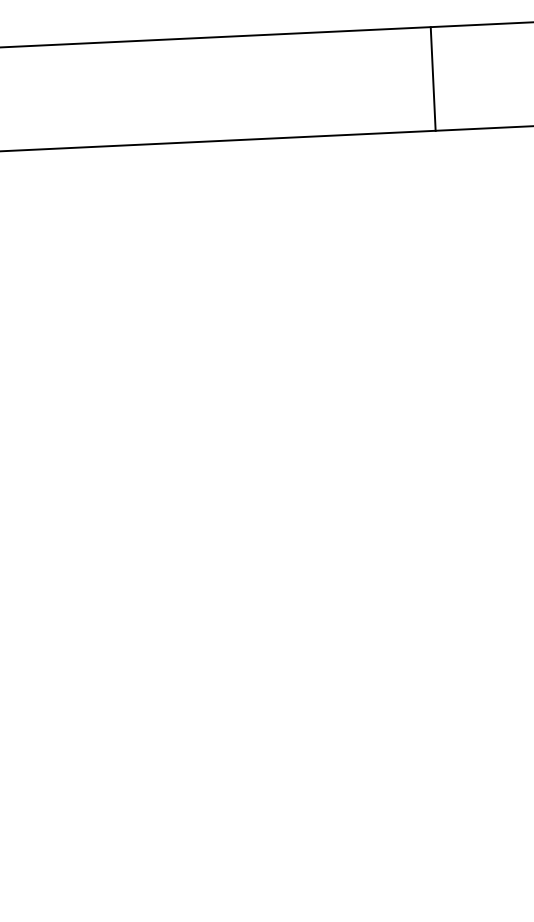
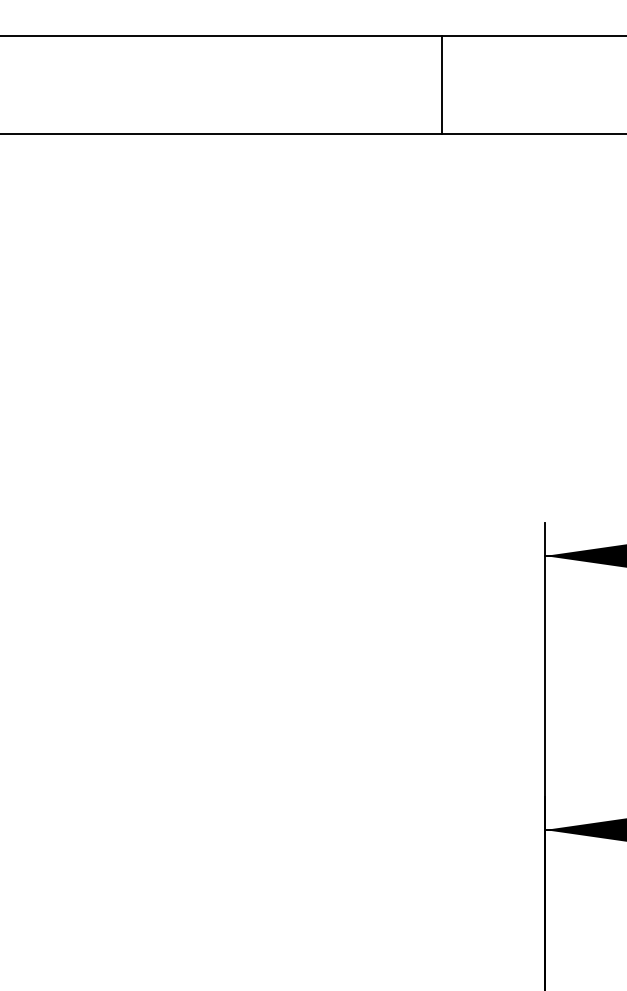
line: (433, 78) -> (442, 84), moved

